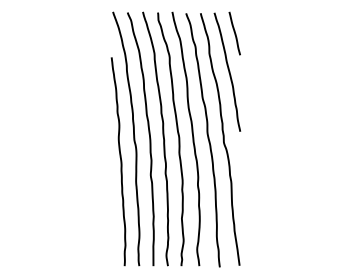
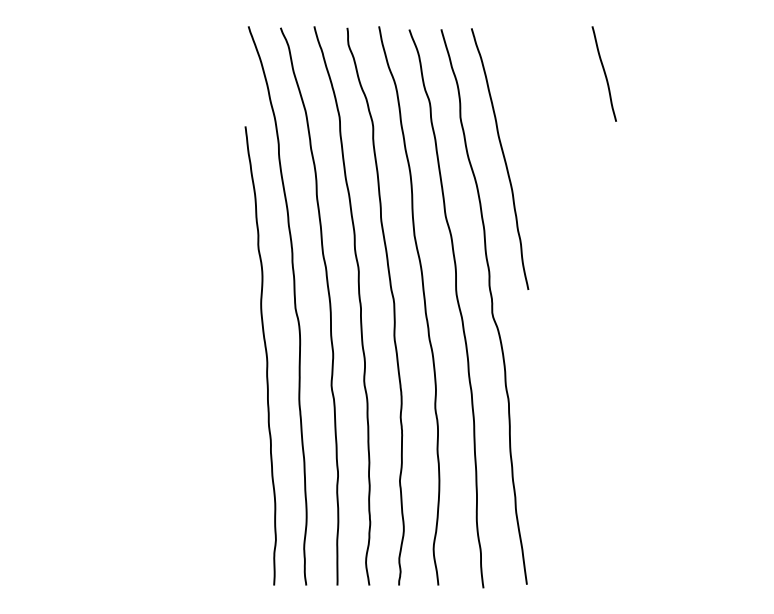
line: (234, 33) -> (603, 73), moved

